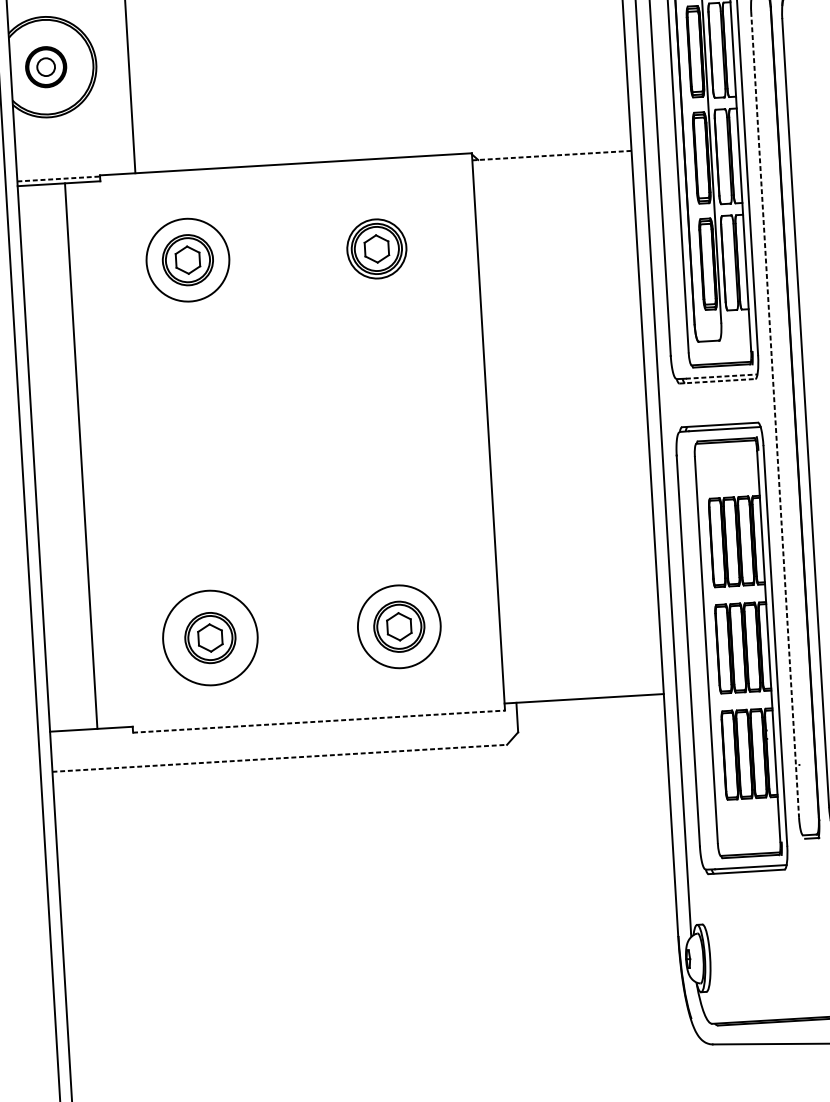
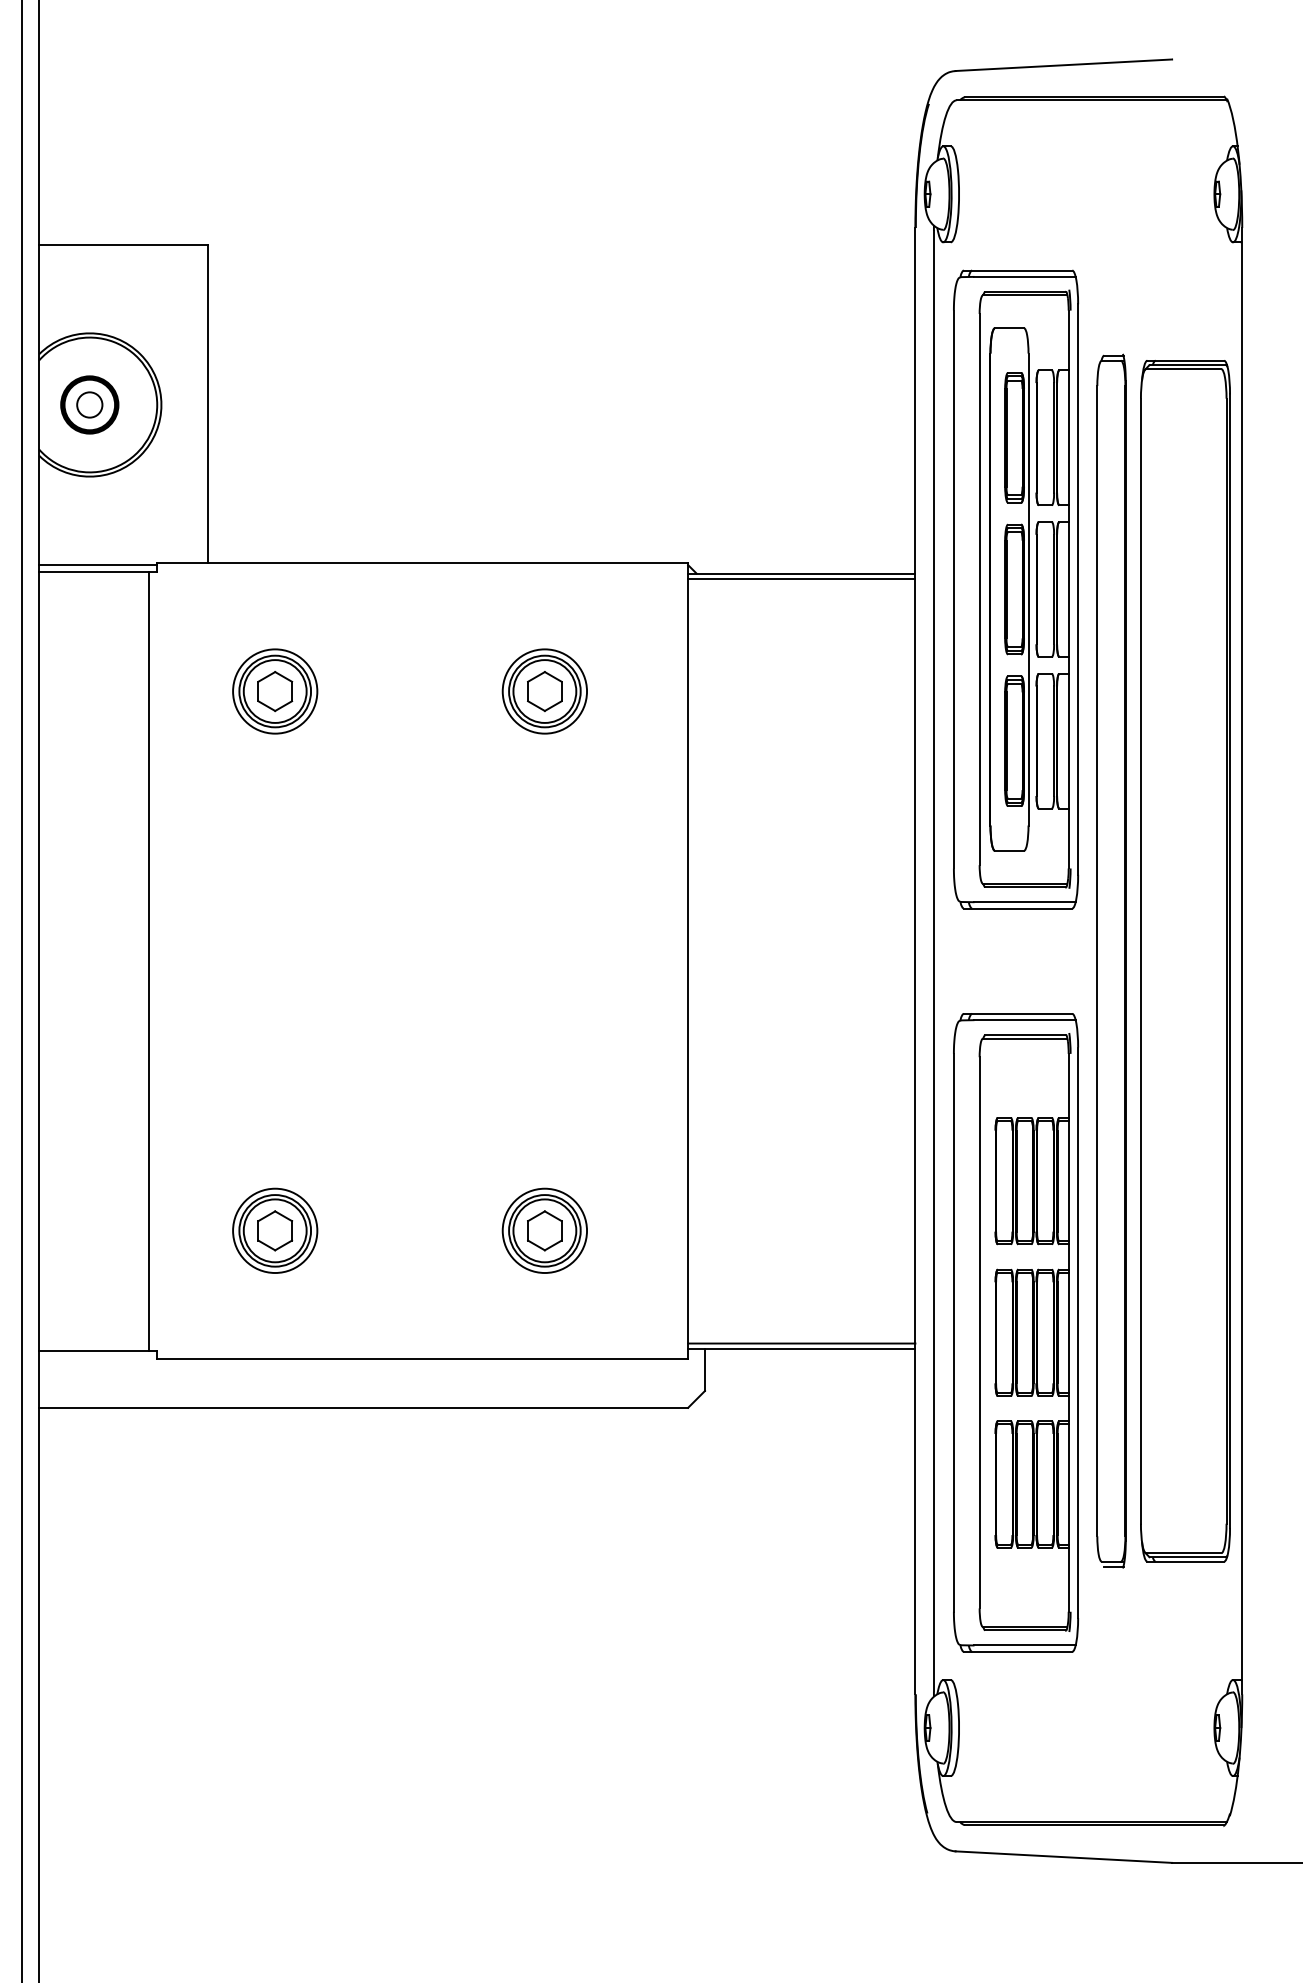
line: (551, 155) -> (801, 573), dashed -> solid
line: (551, 159) -> (801, 578), added
line: (58, 179) -> (98, 565), dashed -> solid
circle: (188, 260) -> (275, 691), size x0.71
line: (722, 376) -> (1025, 902), dashed -> solid
line: (717, 381) -> (1018, 908), dashed -> solid
line: (775, 415) -> (1097, 961), dashed -> solid
line: (80, 455) -> (148, 960), moved
circle: (399, 626) -> (544, 1230), size x0.71
circle: (210, 637) -> (275, 1230), size x0.62
part: (731, 648) -> (1015, 1332), moved
line: (583, 695) -> (801, 1343), added
line: (319, 721) -> (423, 1358), dashed -> solid
line: (280, 758) -> (364, 1407), dashed -> solid

